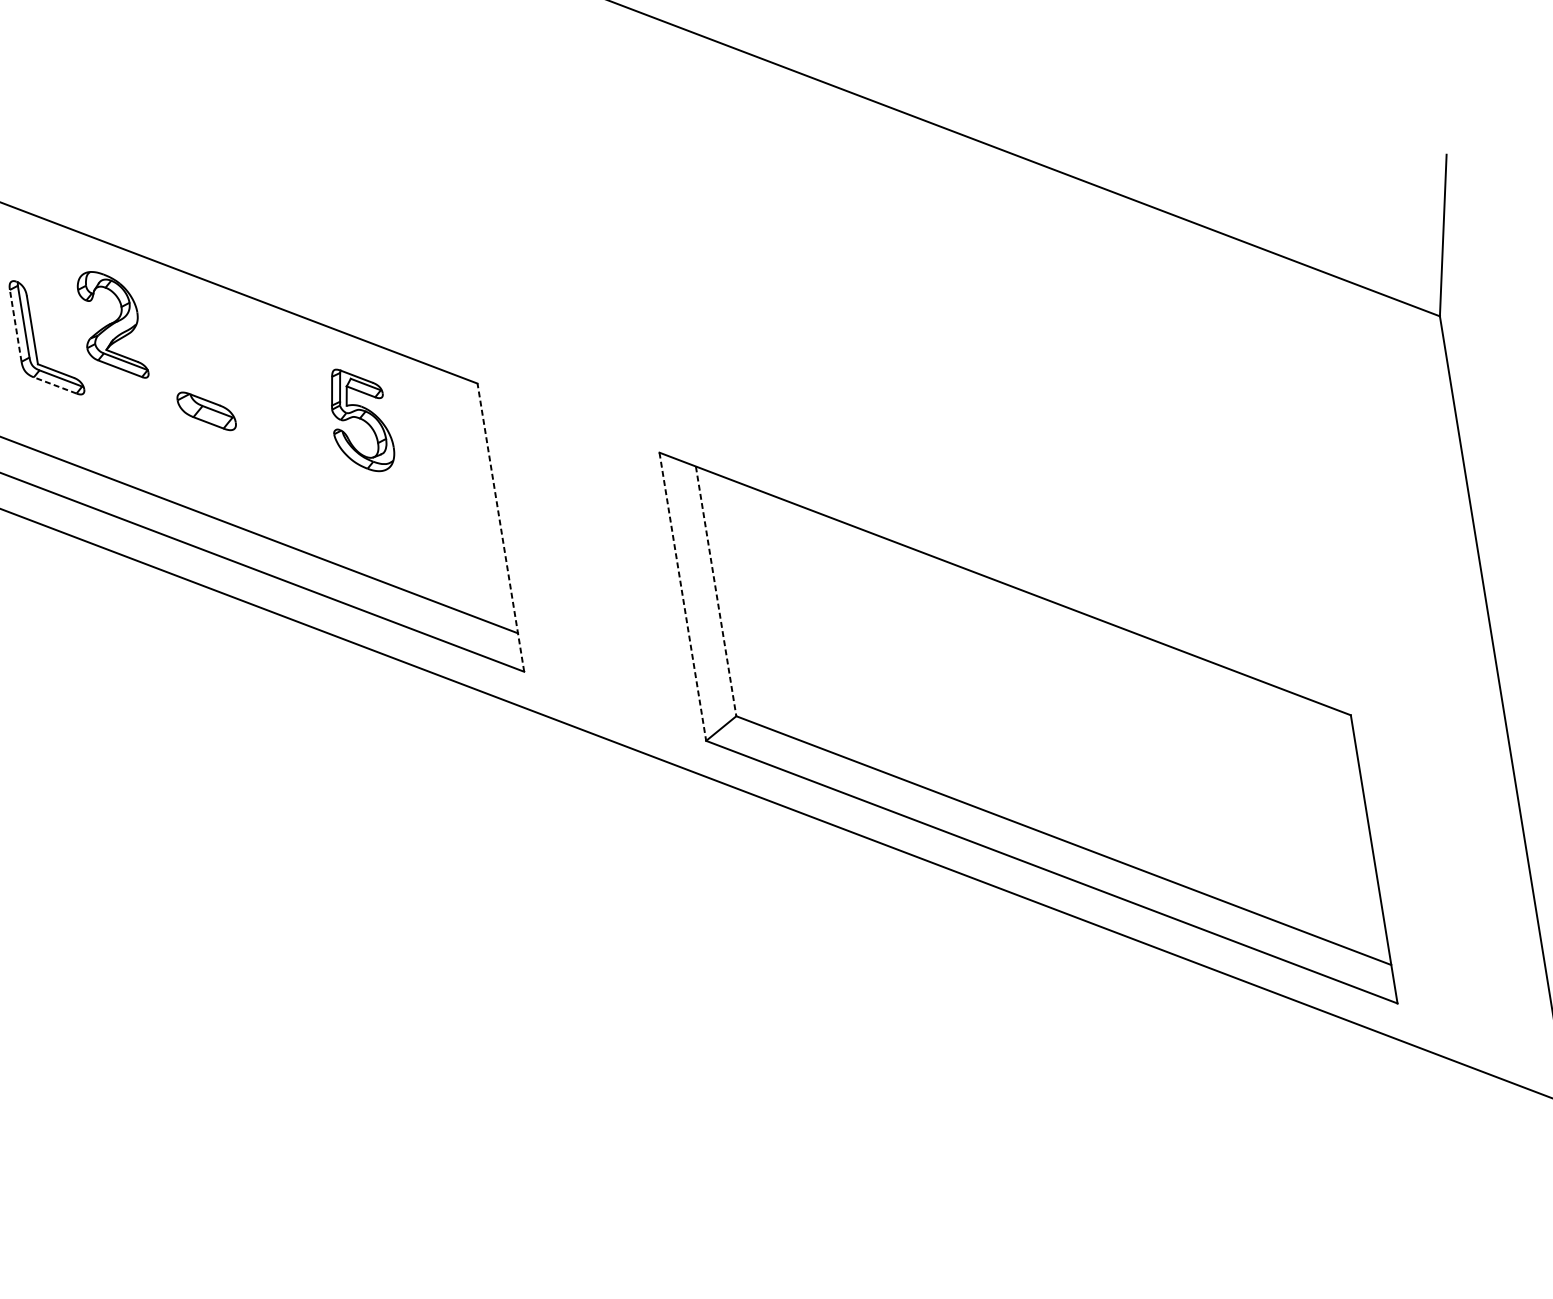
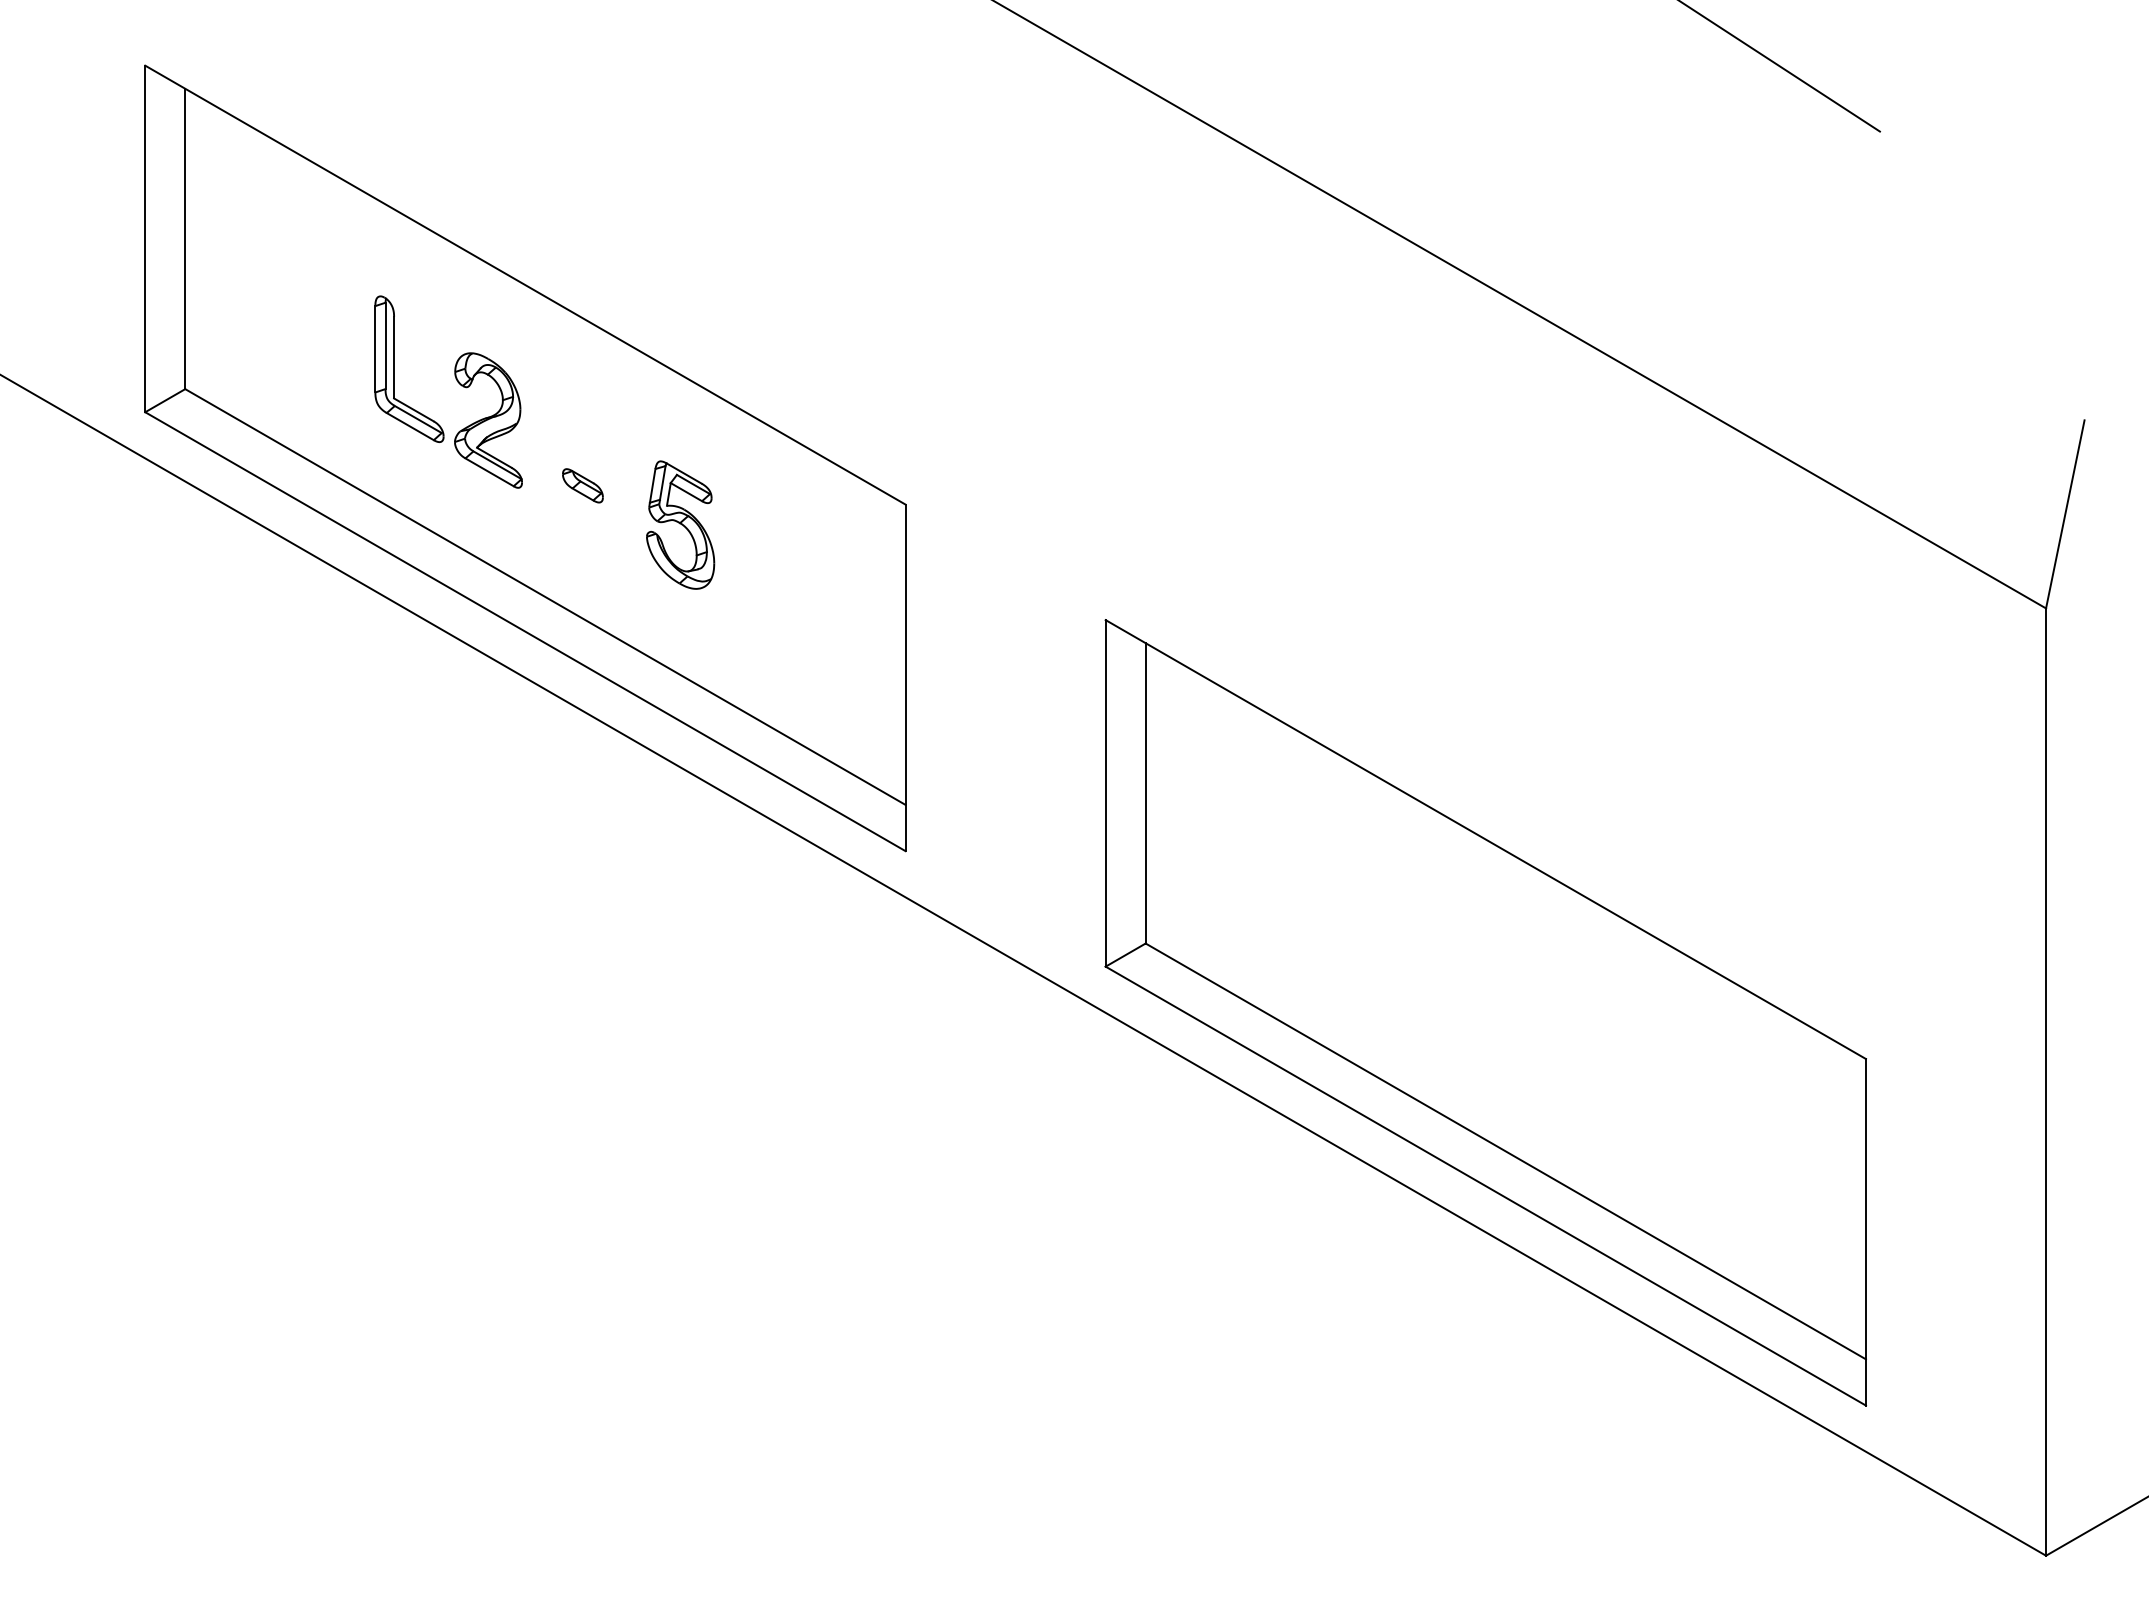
line: (15, 325) -> (375, 348), dashed -> solid
part: (112, 325) -> (488, 420), moved
line: (54, 385) -> (409, 426), dashed -> solid
part: (206, 411) -> (582, 485), size x0.62
part: (360, 419) -> (680, 524), moved
line: (500, 527) -> (905, 677), dashed -> solid
line: (715, 591) -> (1145, 793), dashed -> solid
line: (682, 596) -> (1105, 793), dashed -> solid

